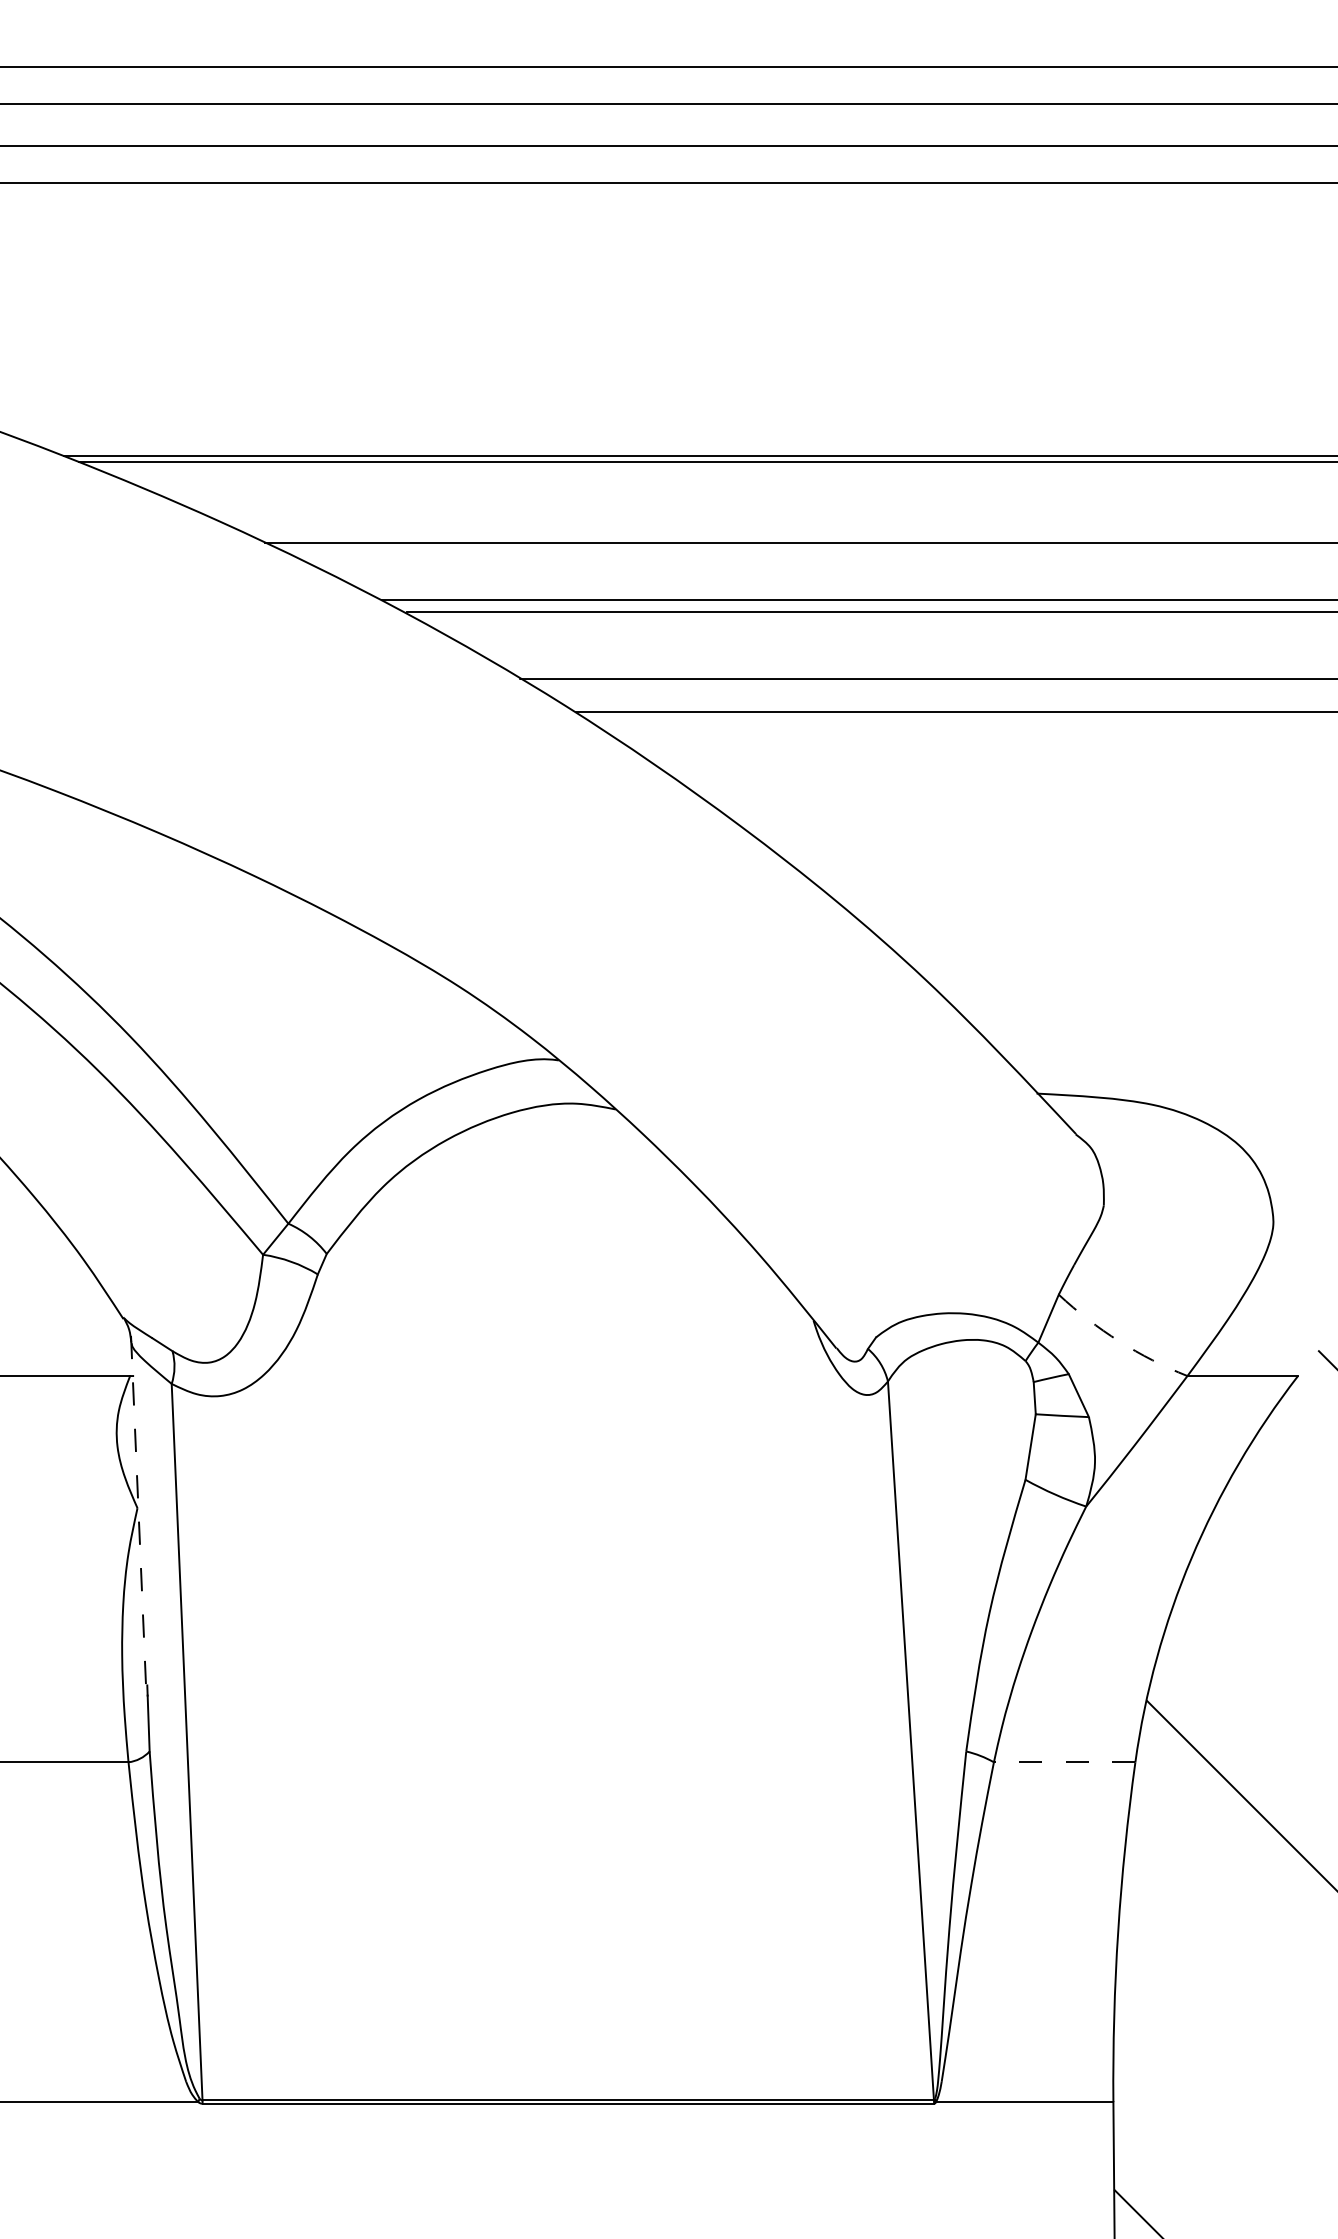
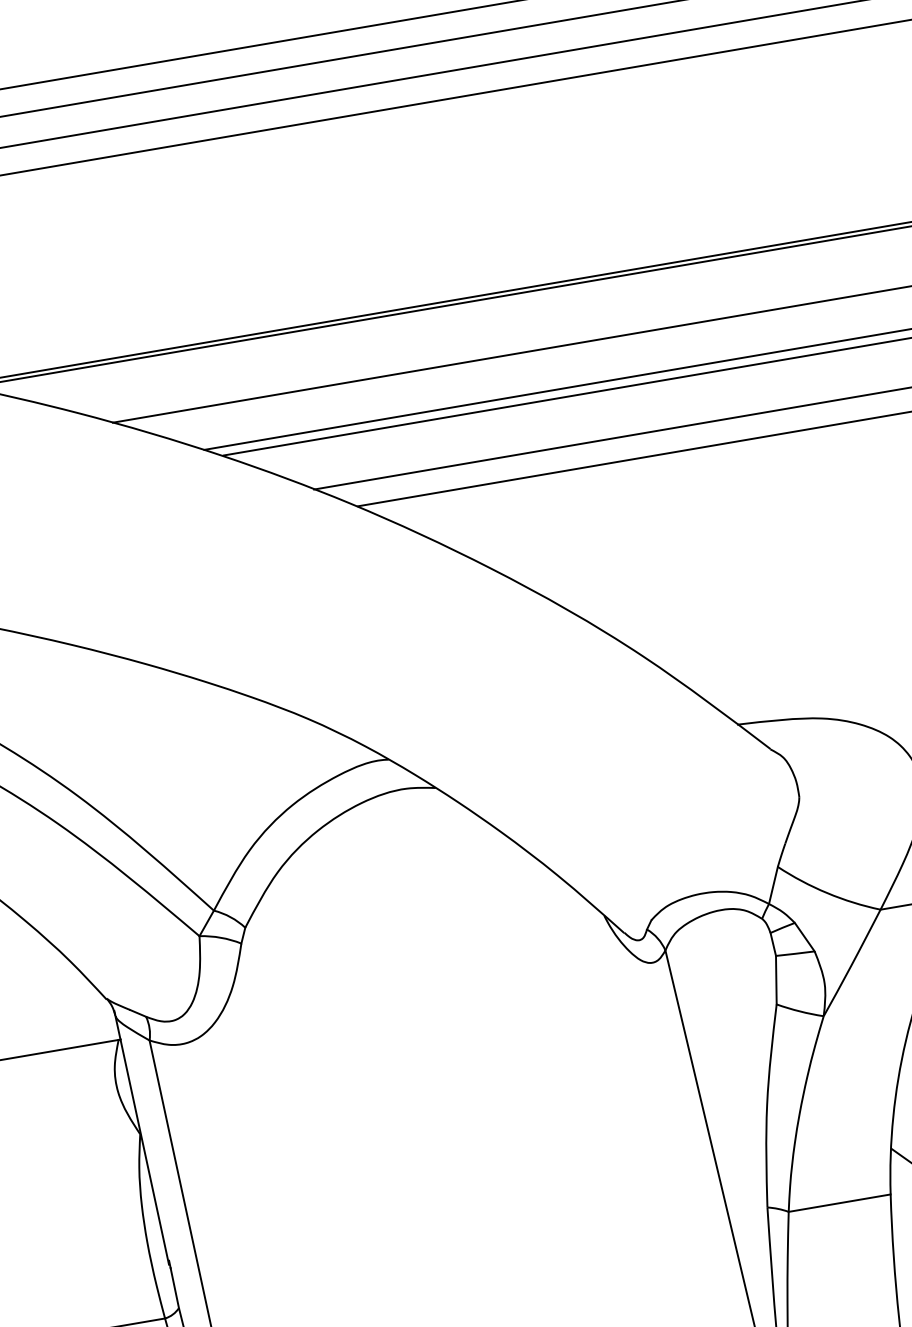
arc: (1119, 1341) -> (827, 893), dashed -> solid
line: (138, 1513) -> (141, 1137), dashed -> solid
line: (1064, 1762) -> (839, 1203), dashed -> solid

